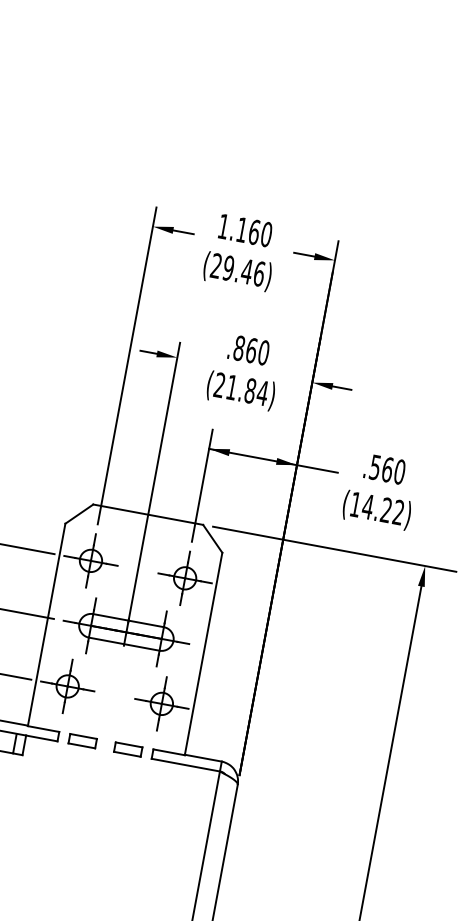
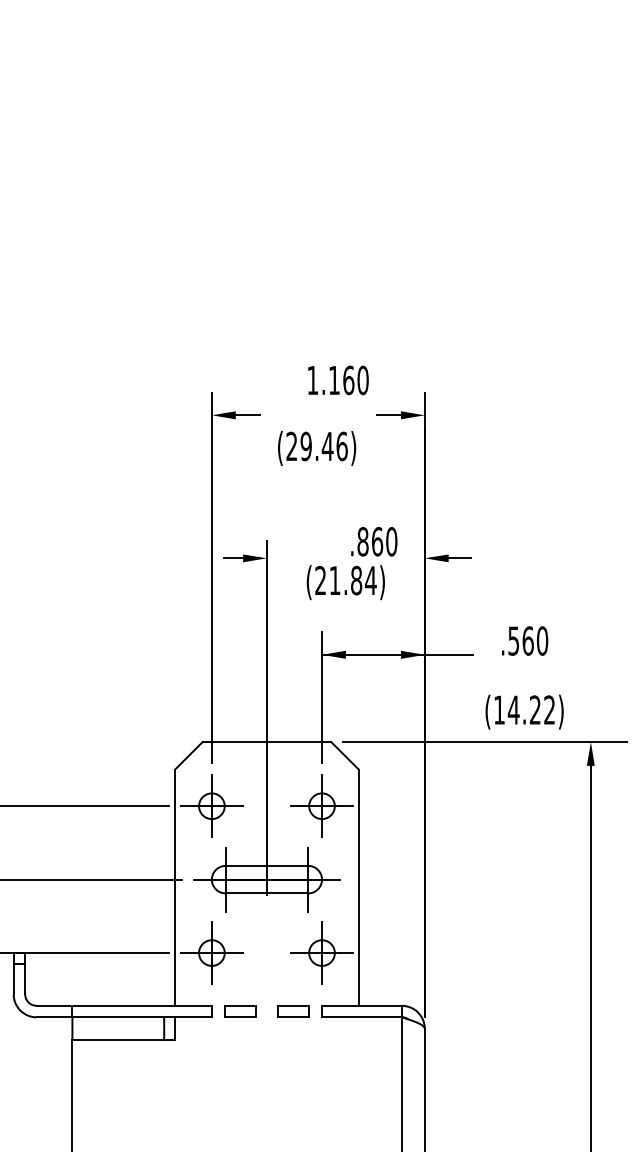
text: (245, 230) -> (338, 380), moved
text: (249, 349) -> (374, 541), moved
text: (376, 509) -> (524, 711), moved

